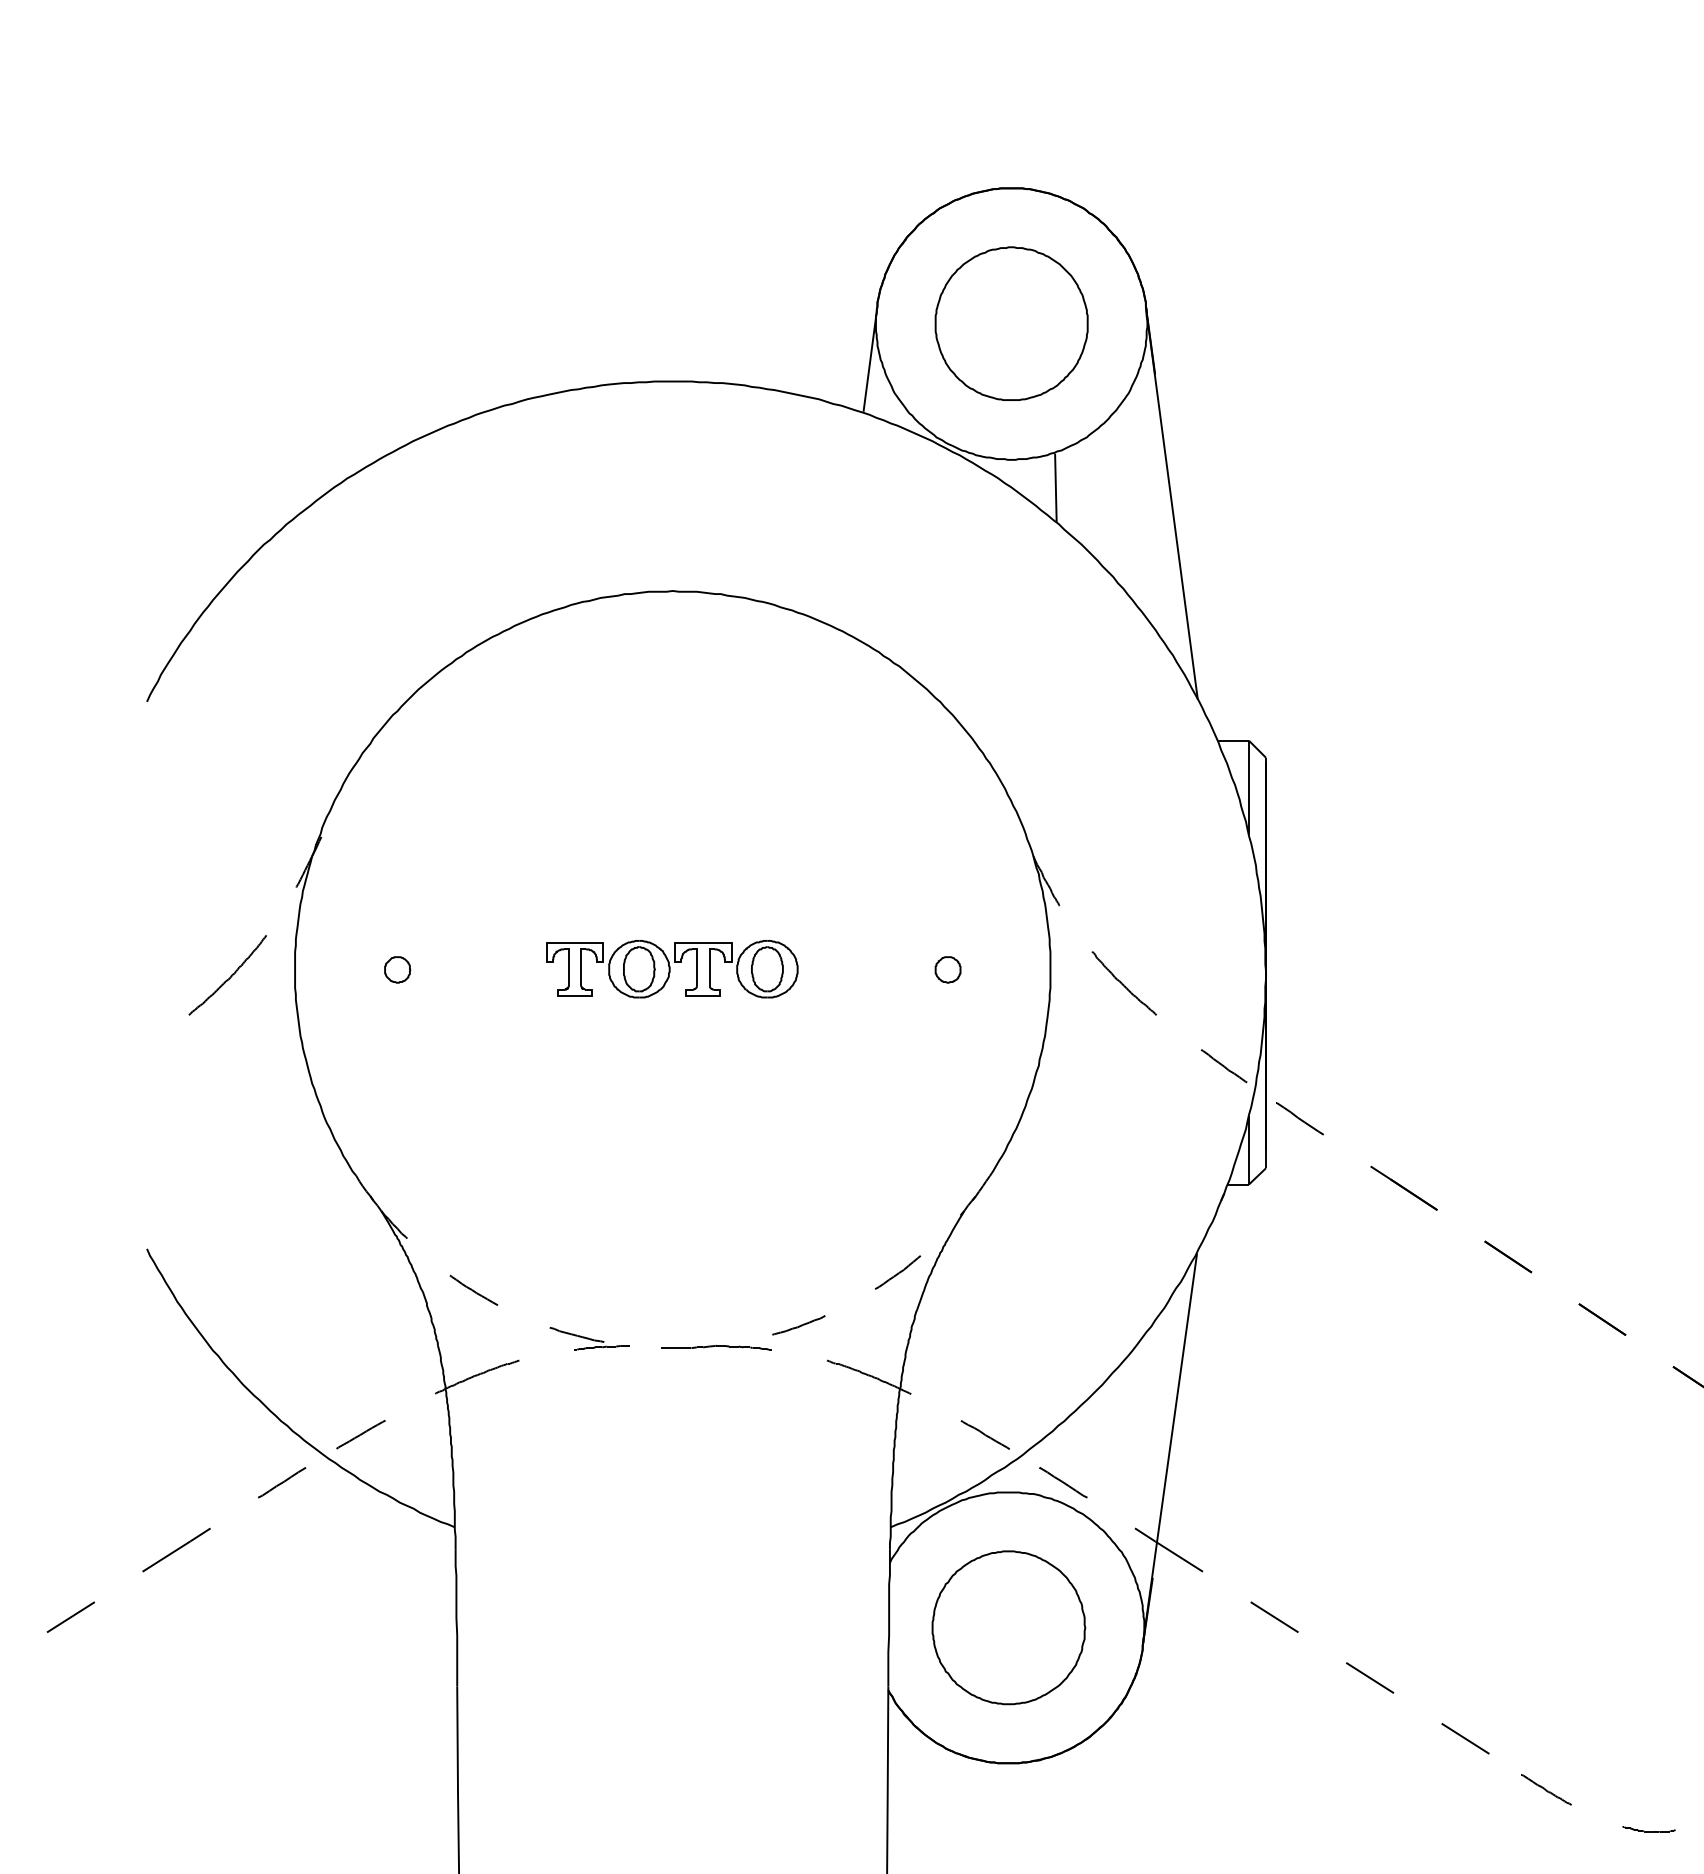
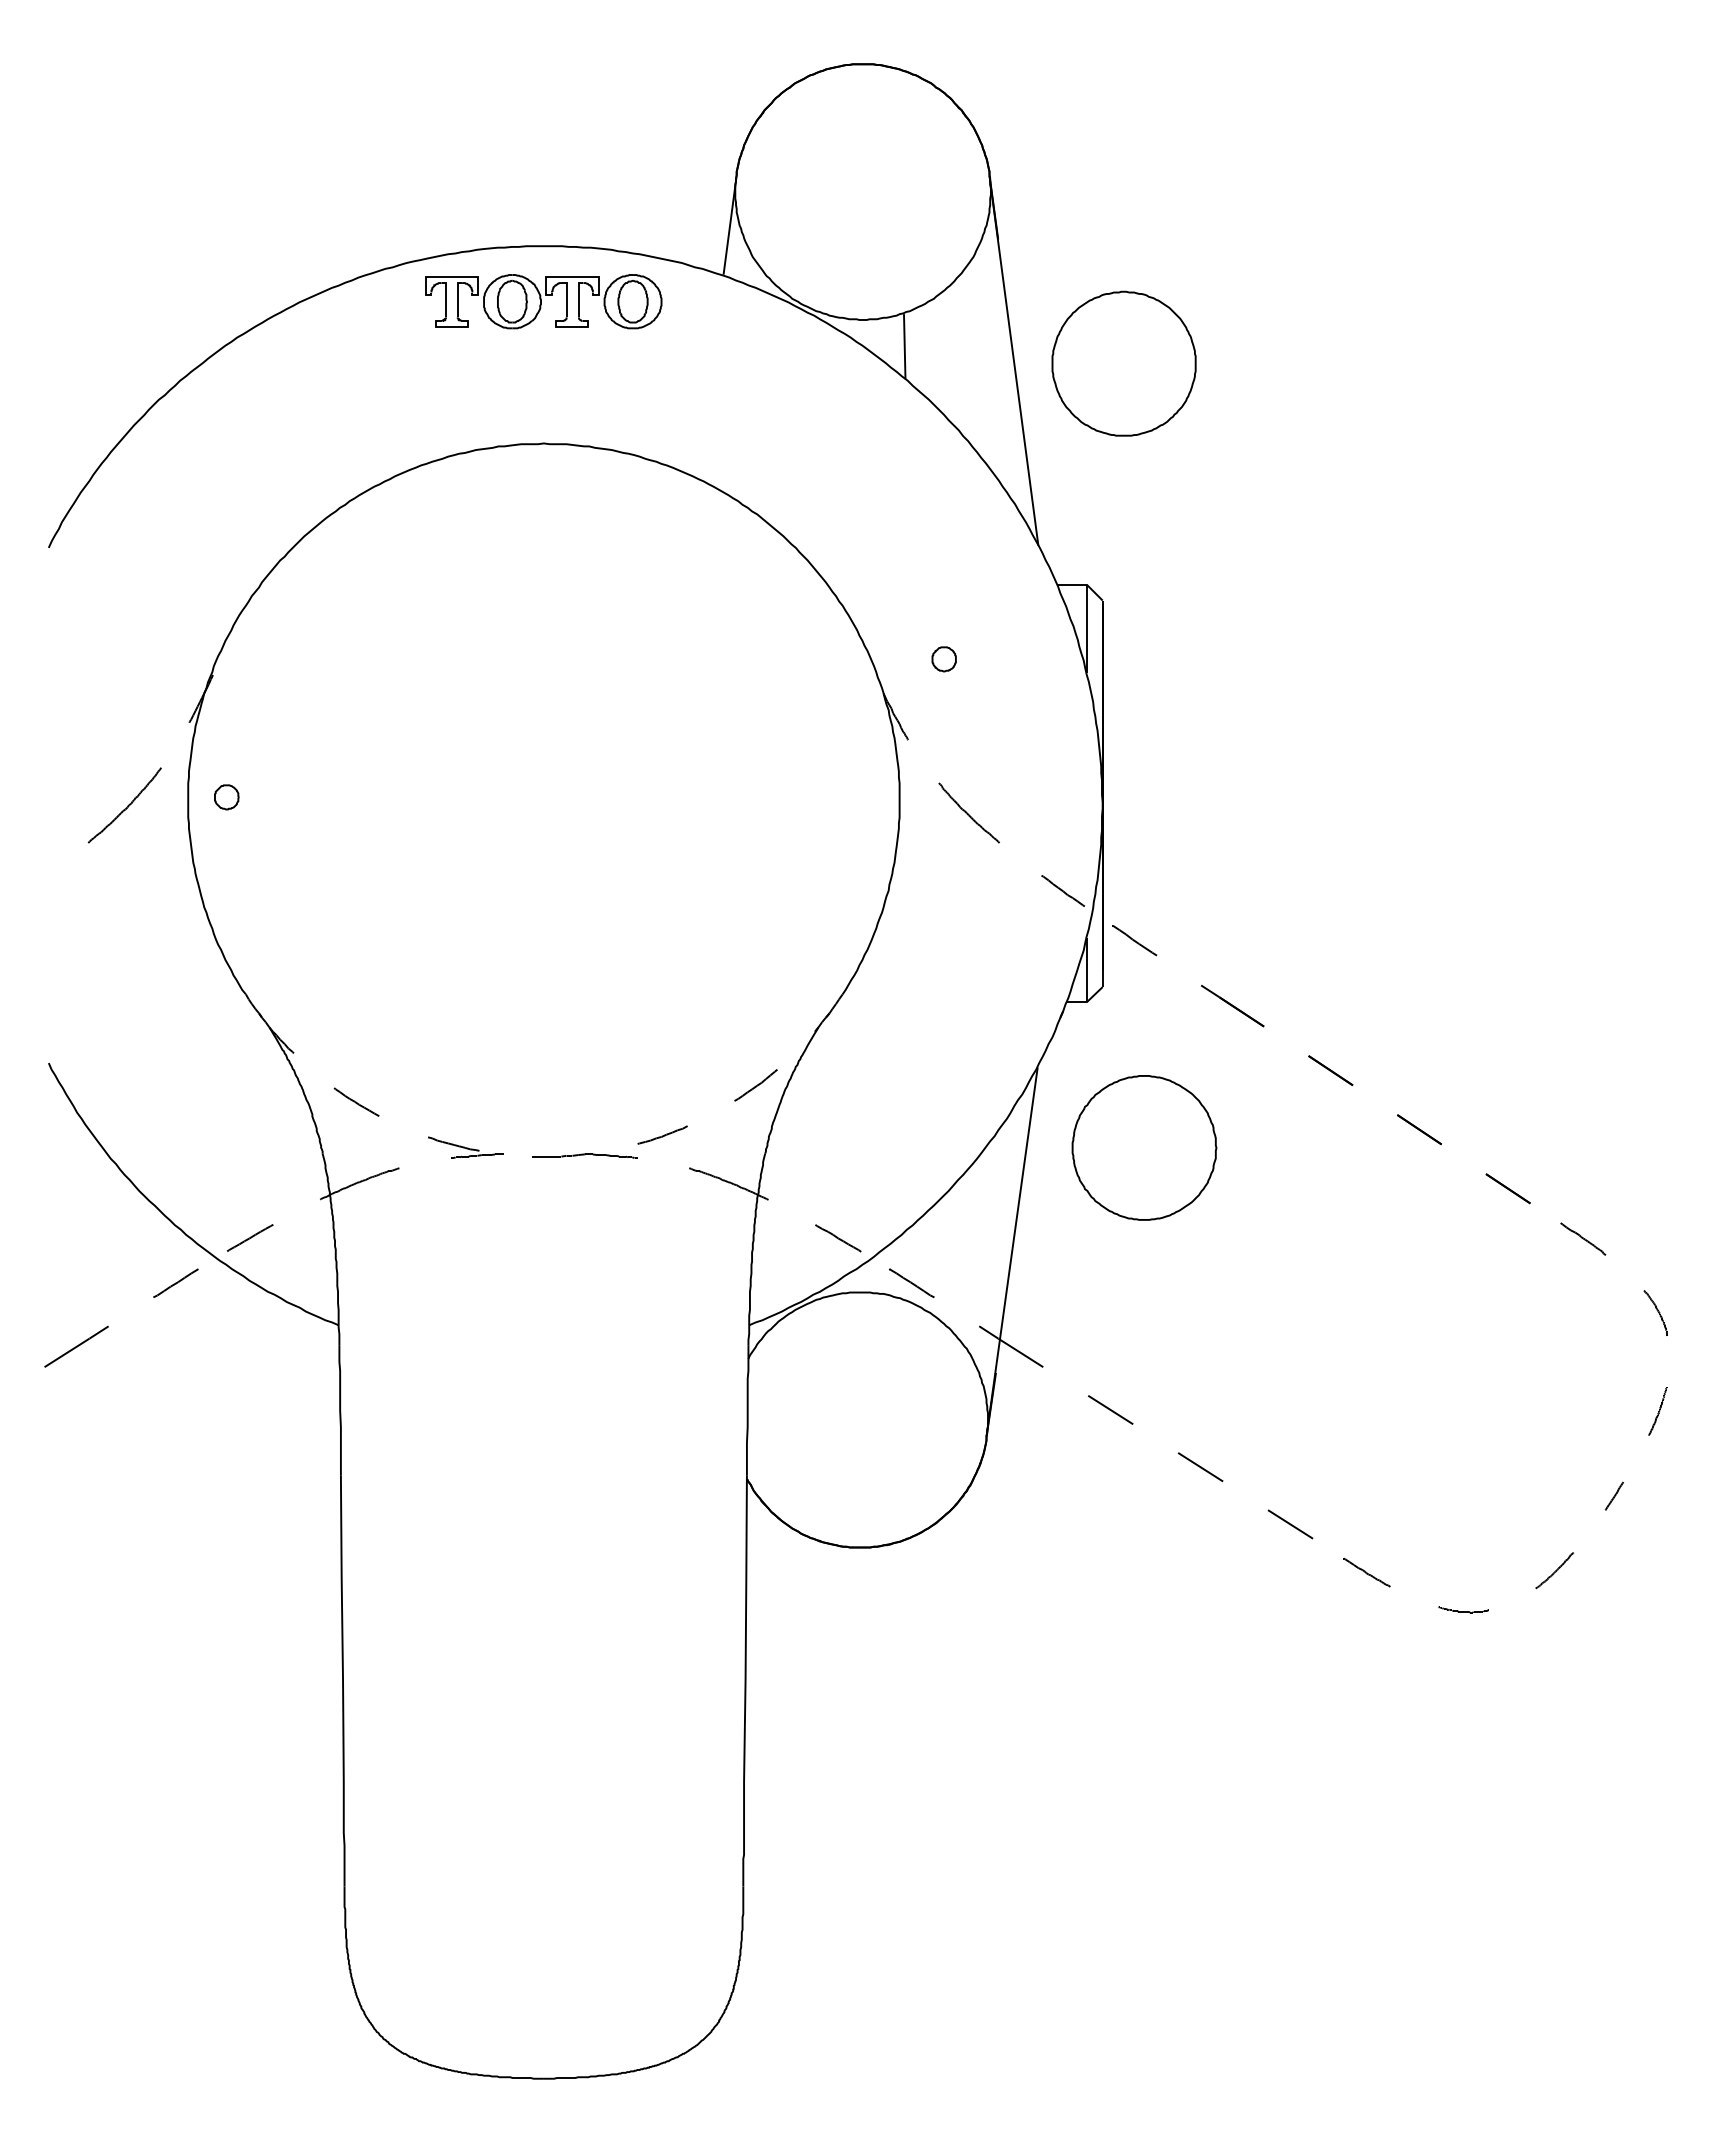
part: (1011, 323) -> (1123, 363), moved
part: (672, 969) -> (543, 301), moved
part: (397, 970) -> (226, 797), moved
part: (947, 970) -> (943, 659), moved
part: (1008, 1627) -> (1144, 1147), moved

